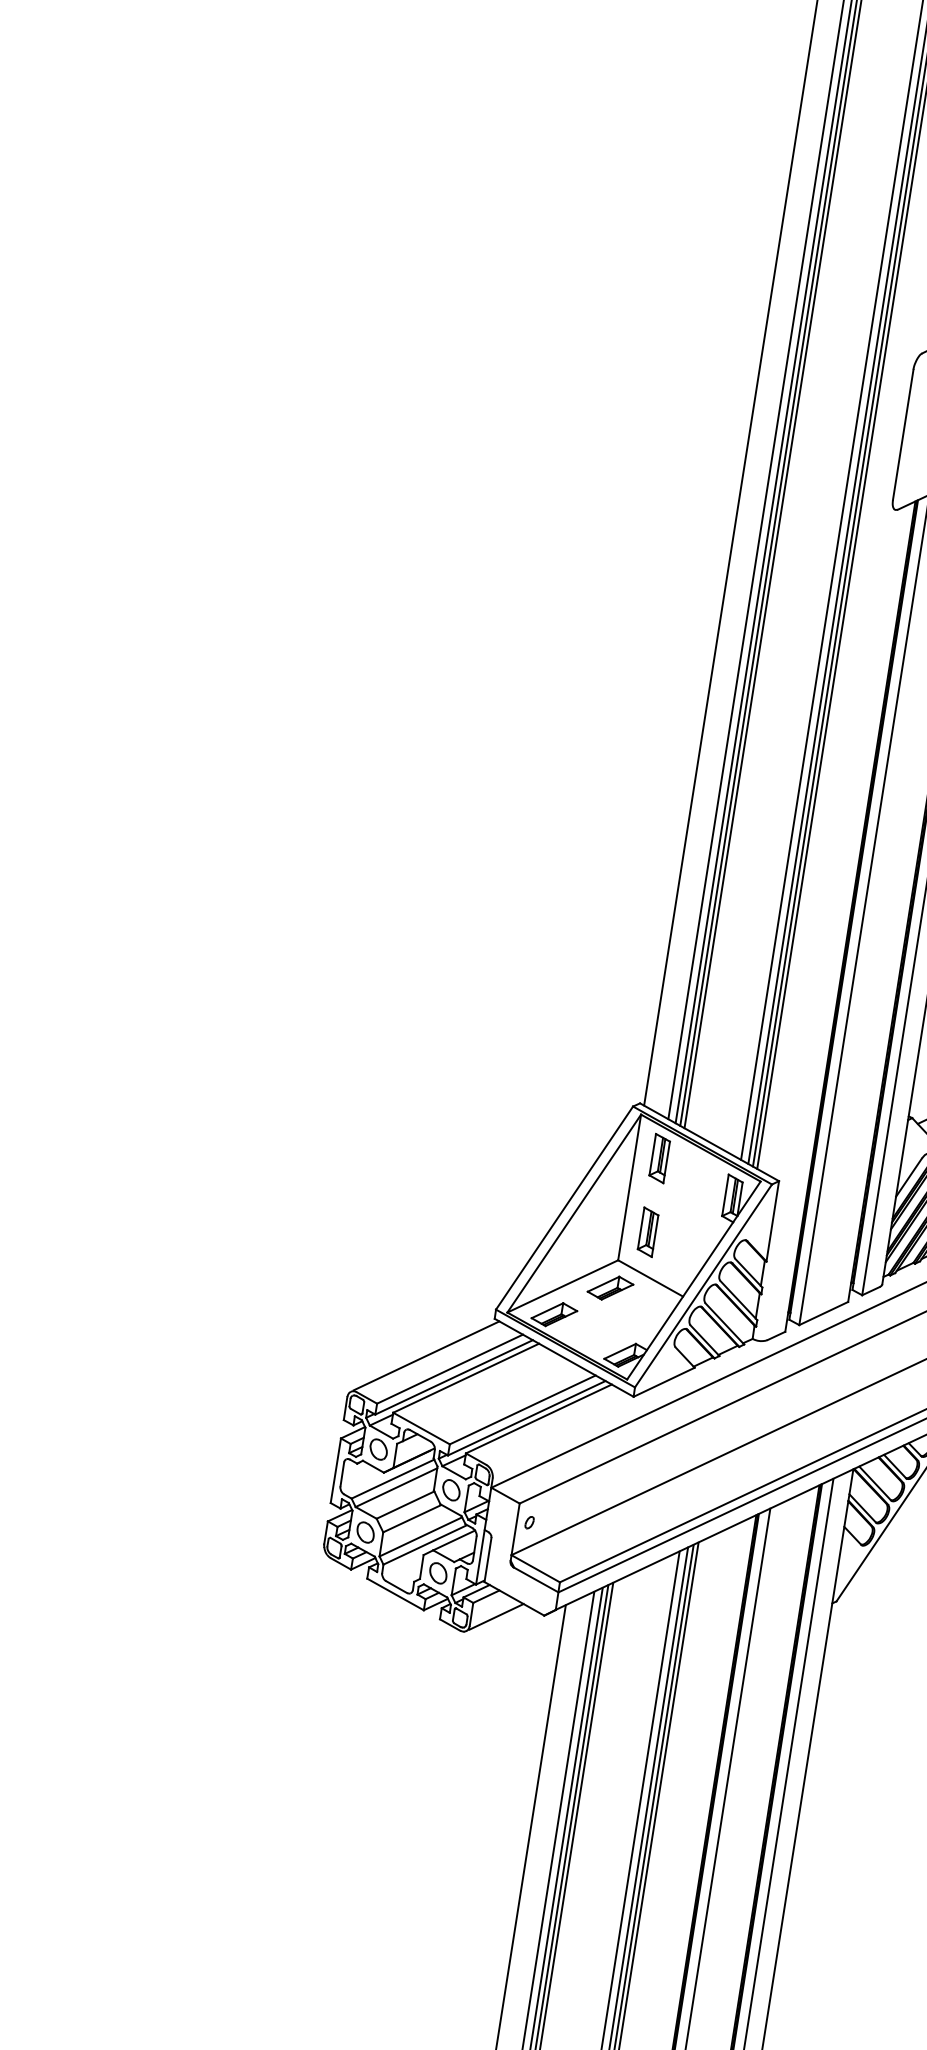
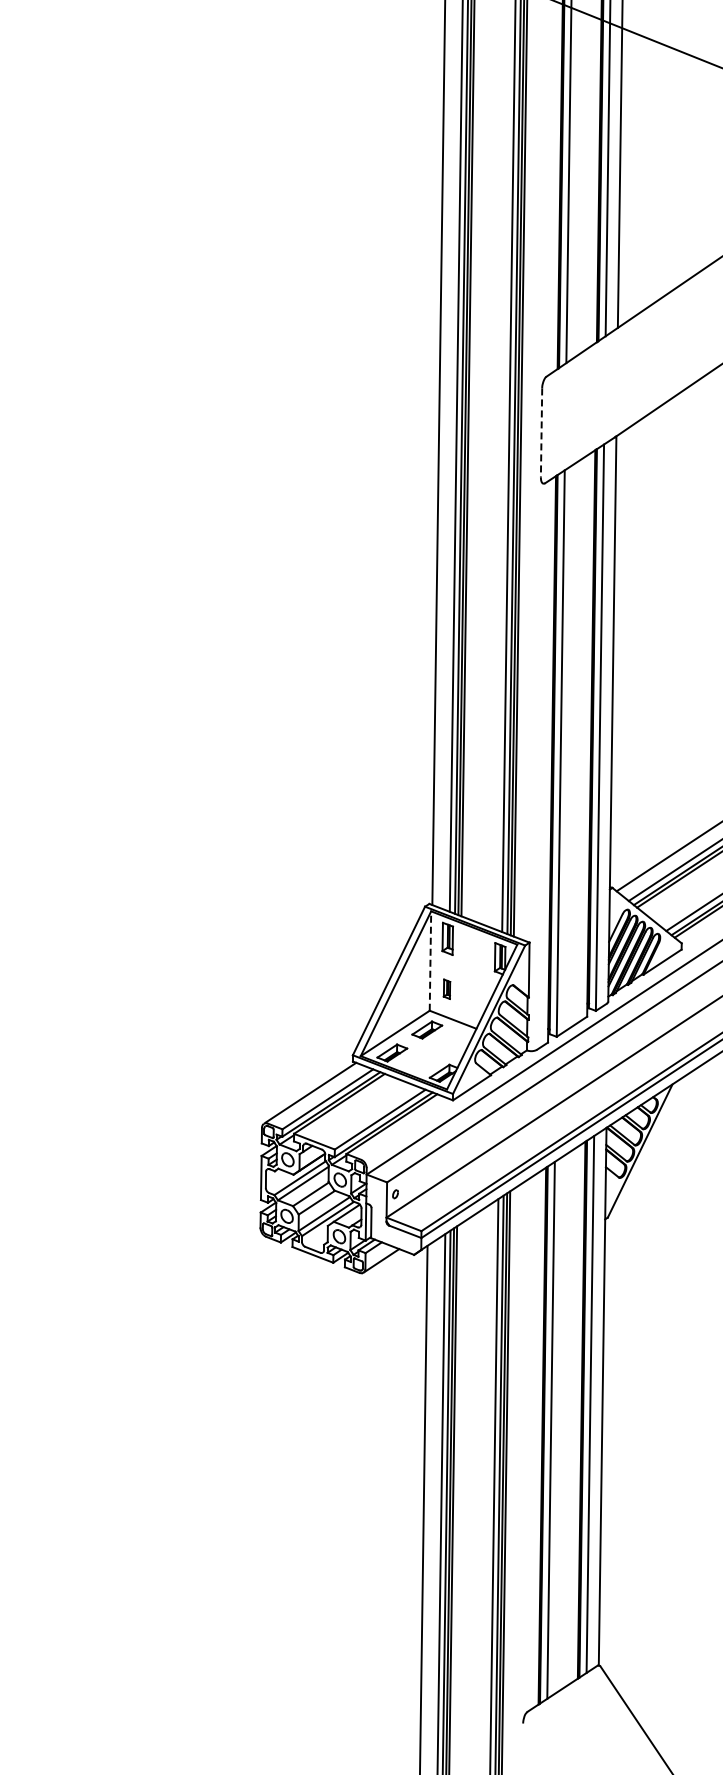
line: (903, 435) -> (541, 433), solid -> dashed
line: (629, 1188) -> (430, 961), solid -> dashed
part: (647, 1232) -> (446, 989), size x0.6

